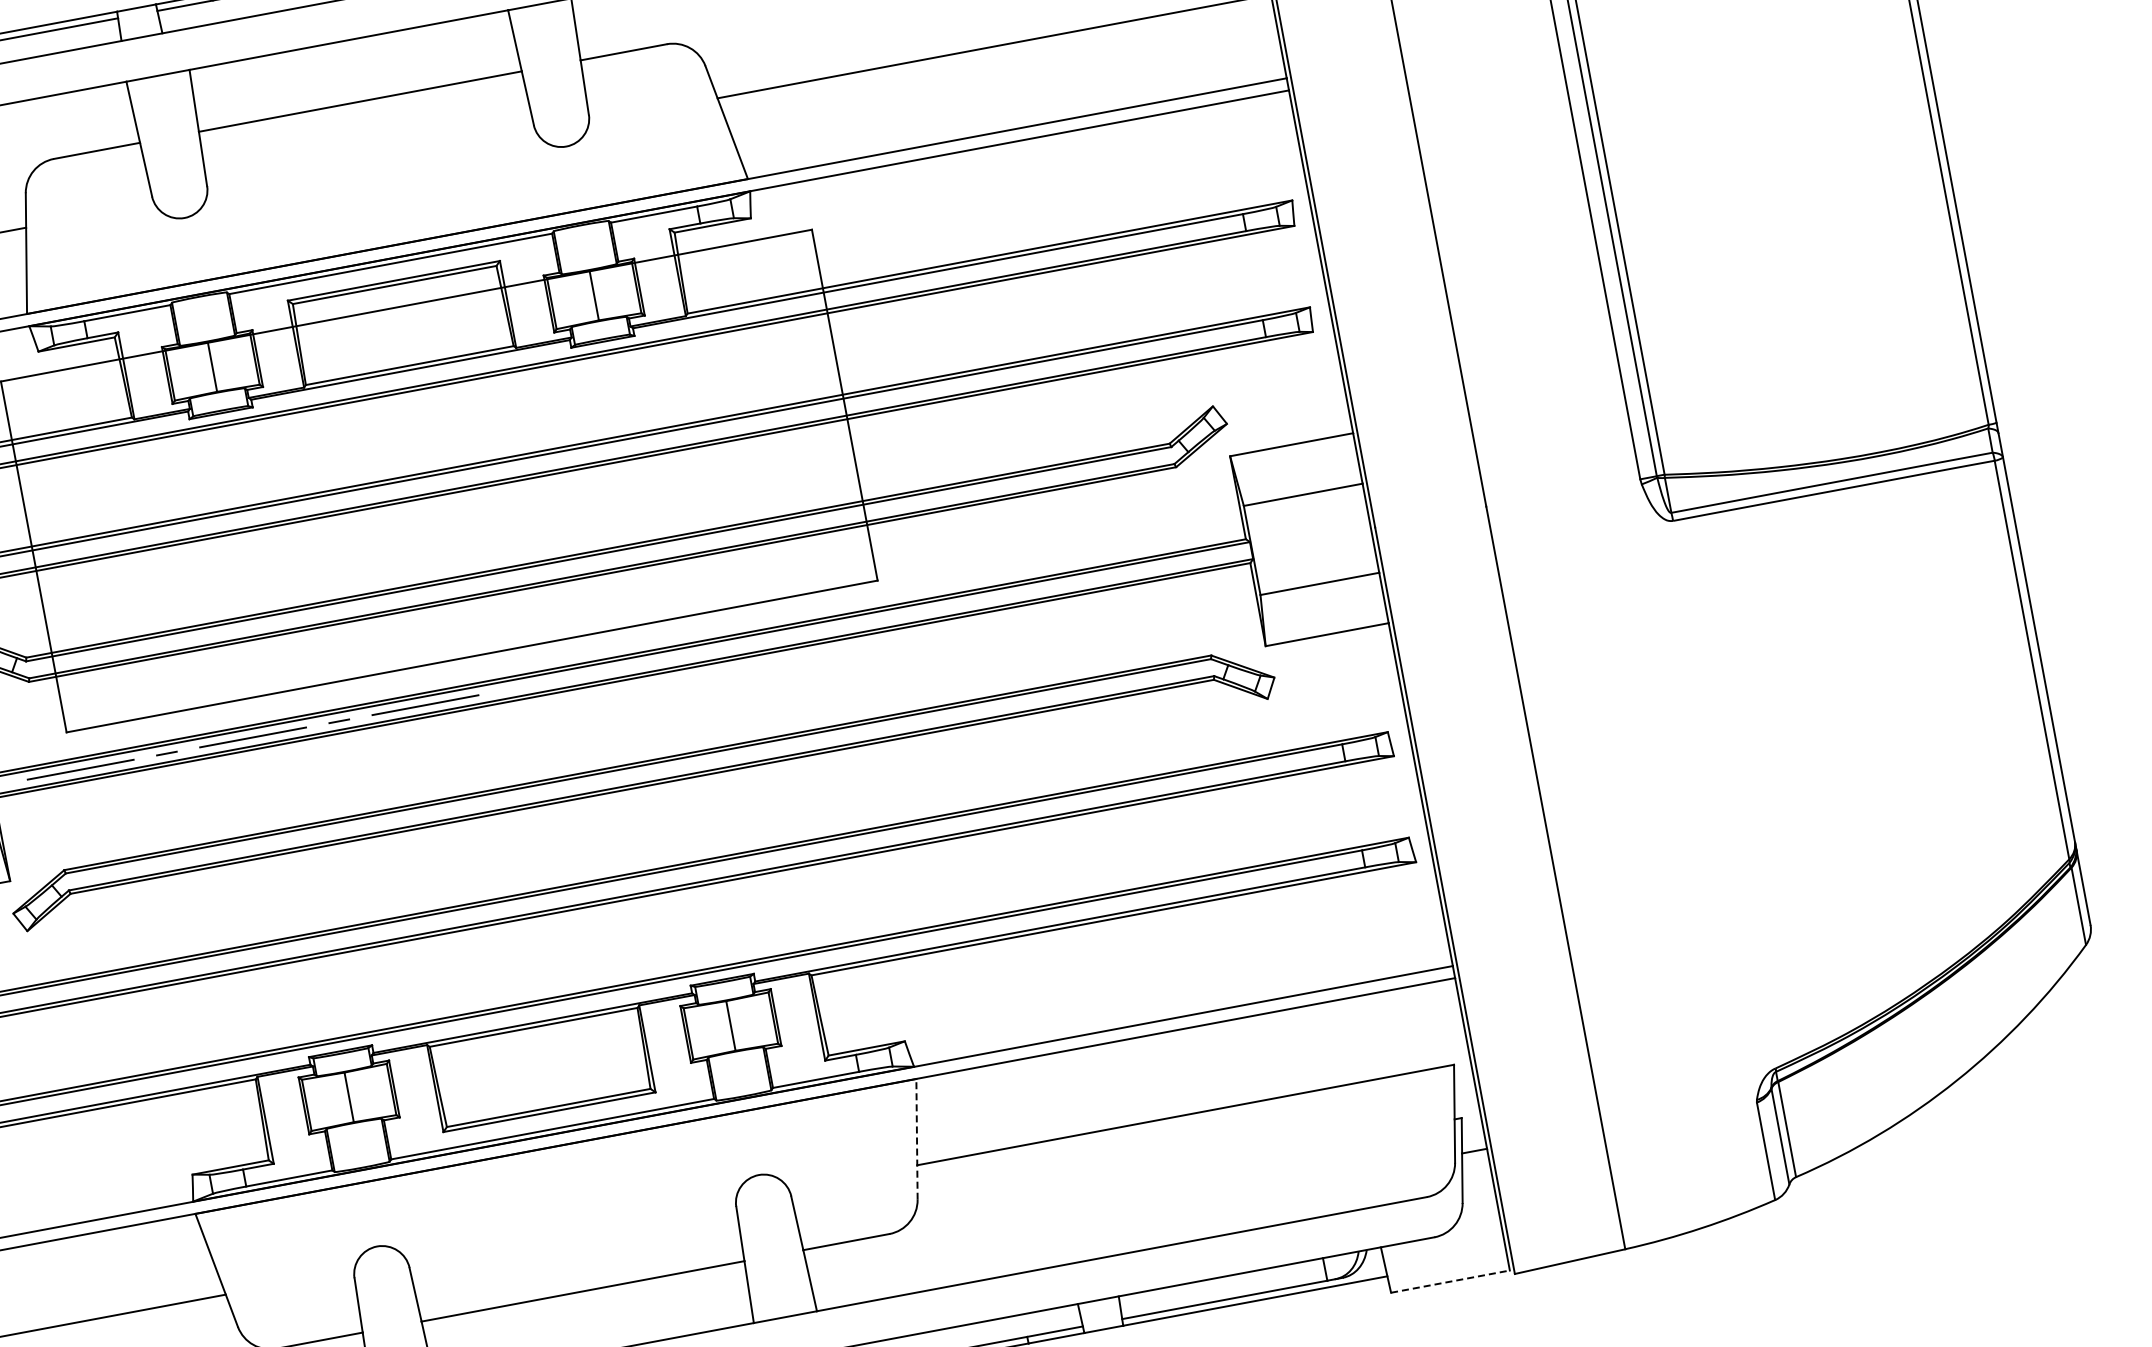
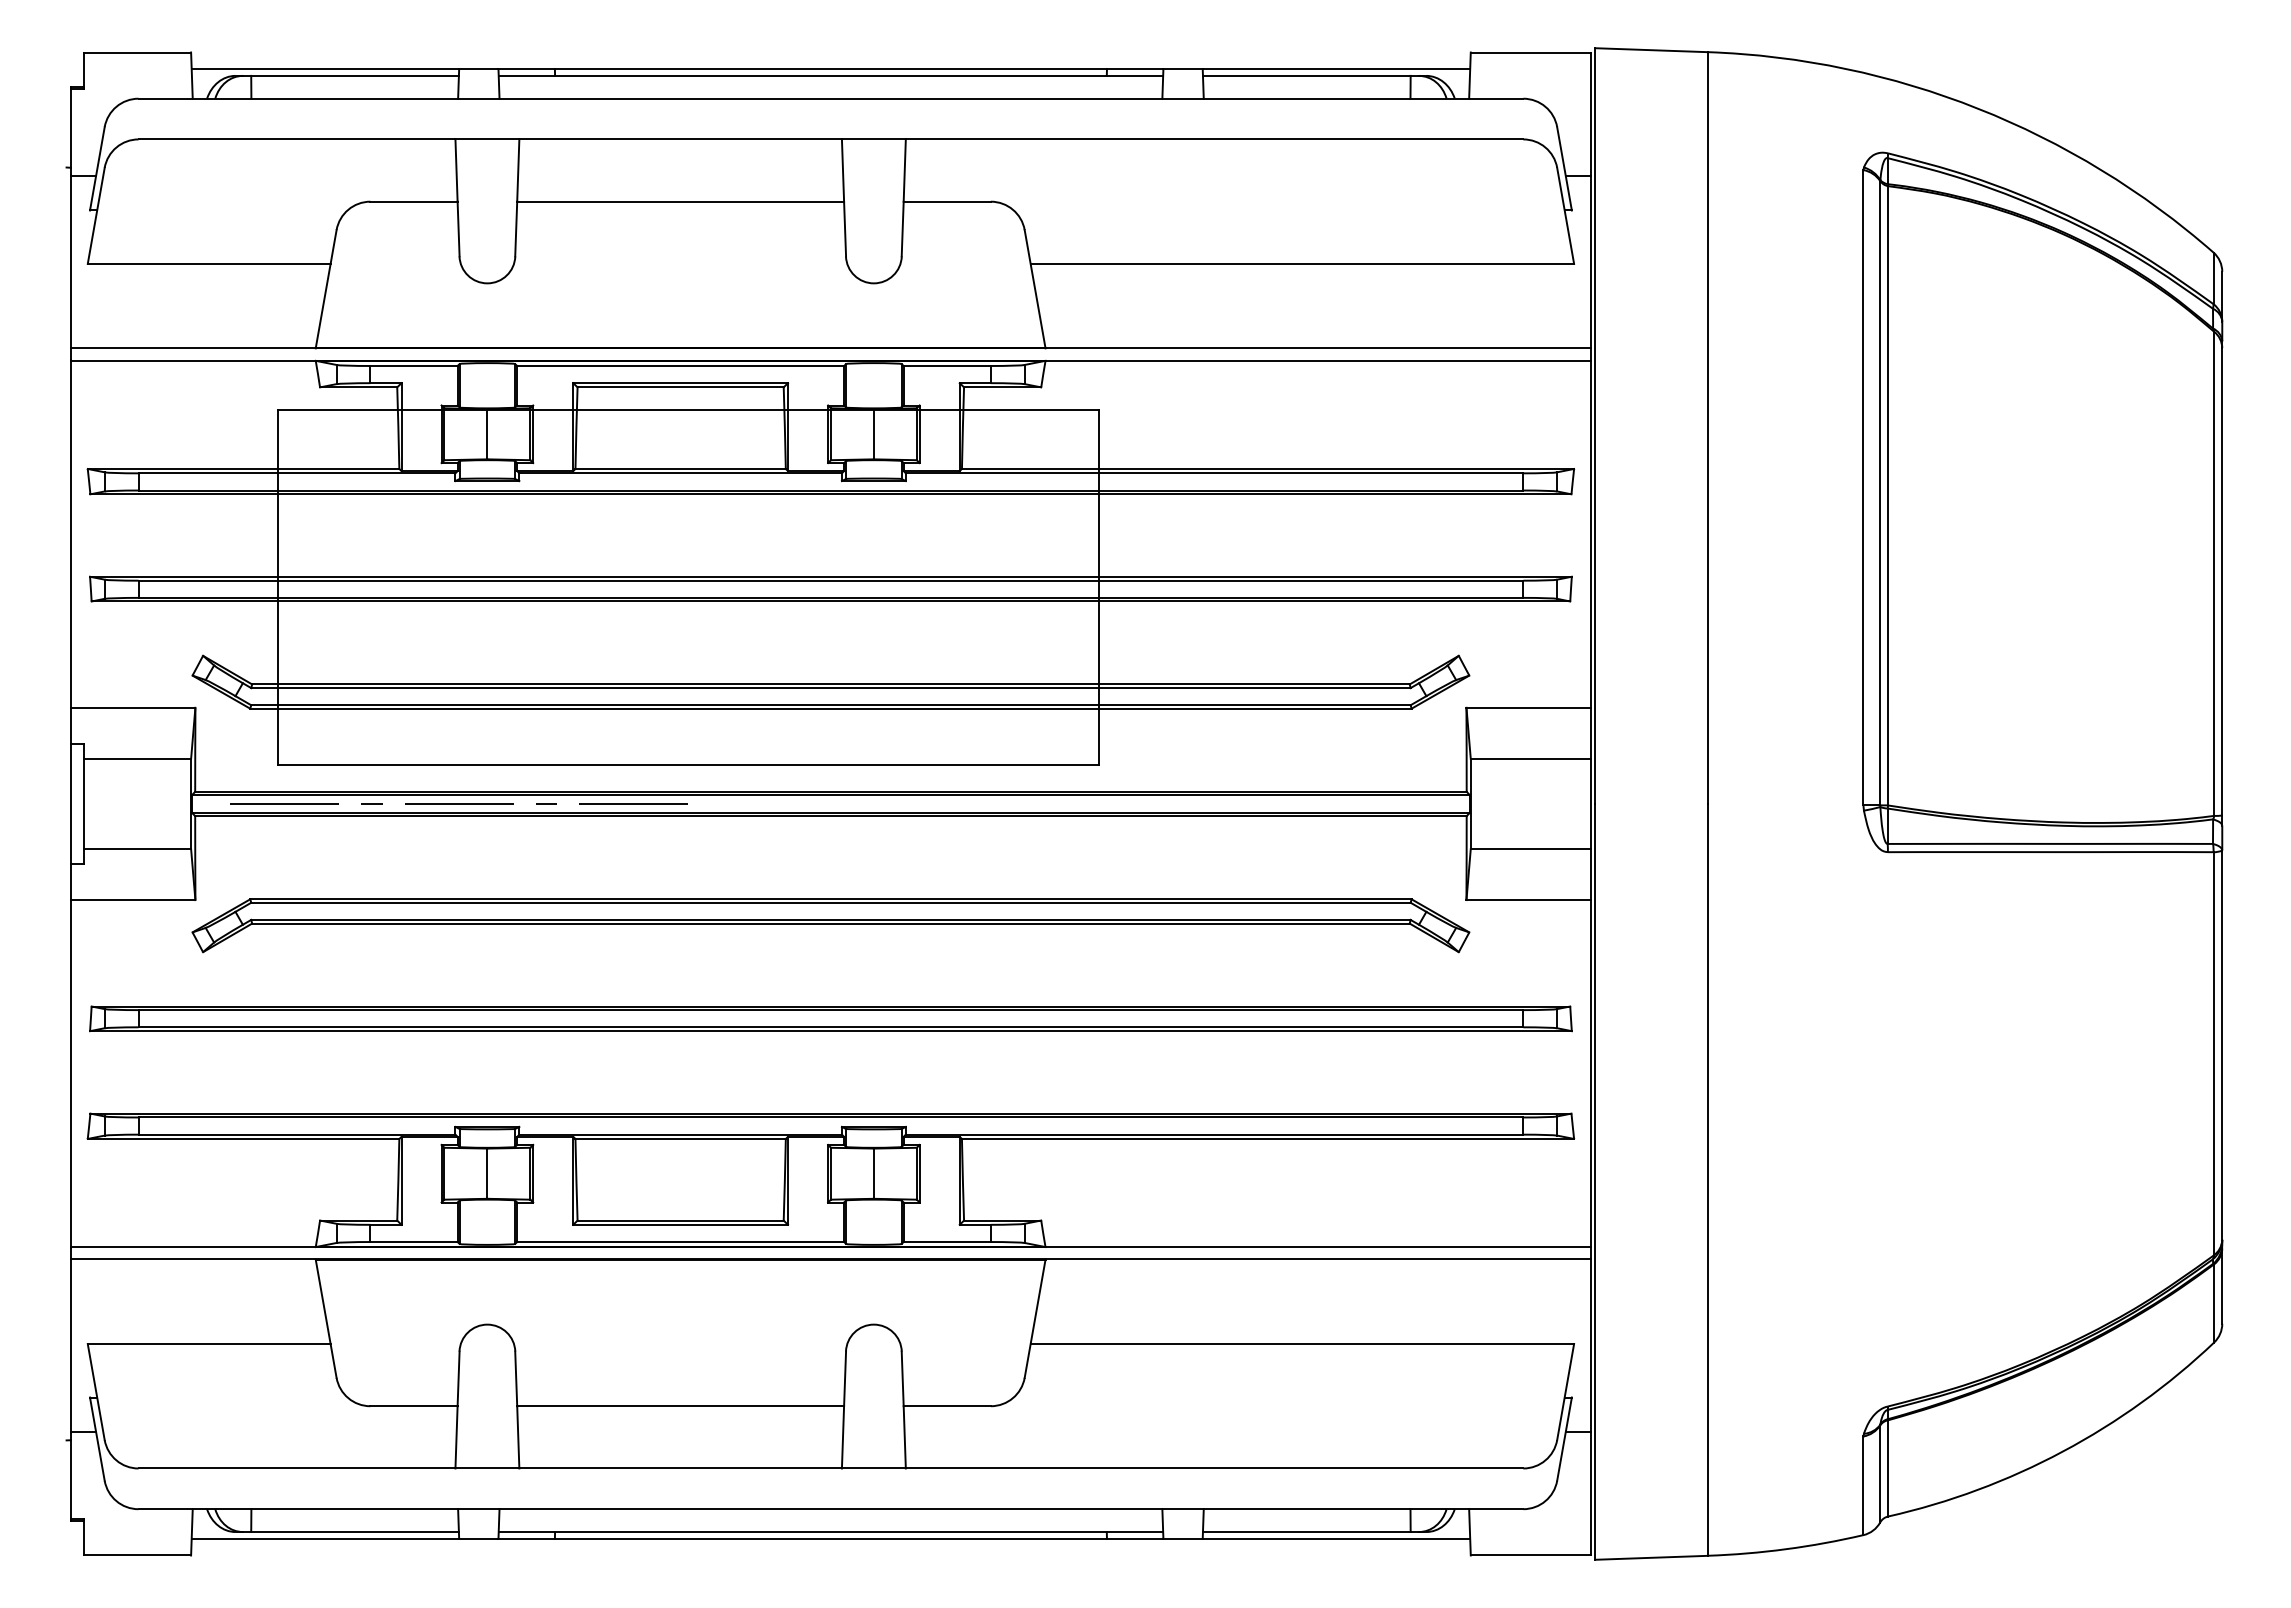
line: (917, 1139) -> (1035, 1318), dashed -> solid
line: (1451, 1281) -> (1531, 1555), dashed -> solid

